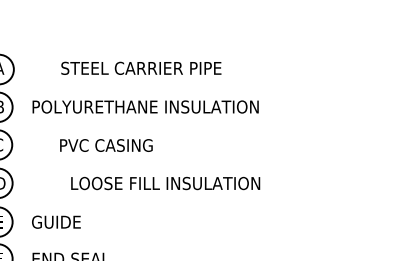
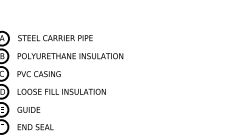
text: (141, 69) -> (55, 38), moved
text: (105, 146) -> (38, 74), moved
text: (165, 182) -> (61, 91), moved

